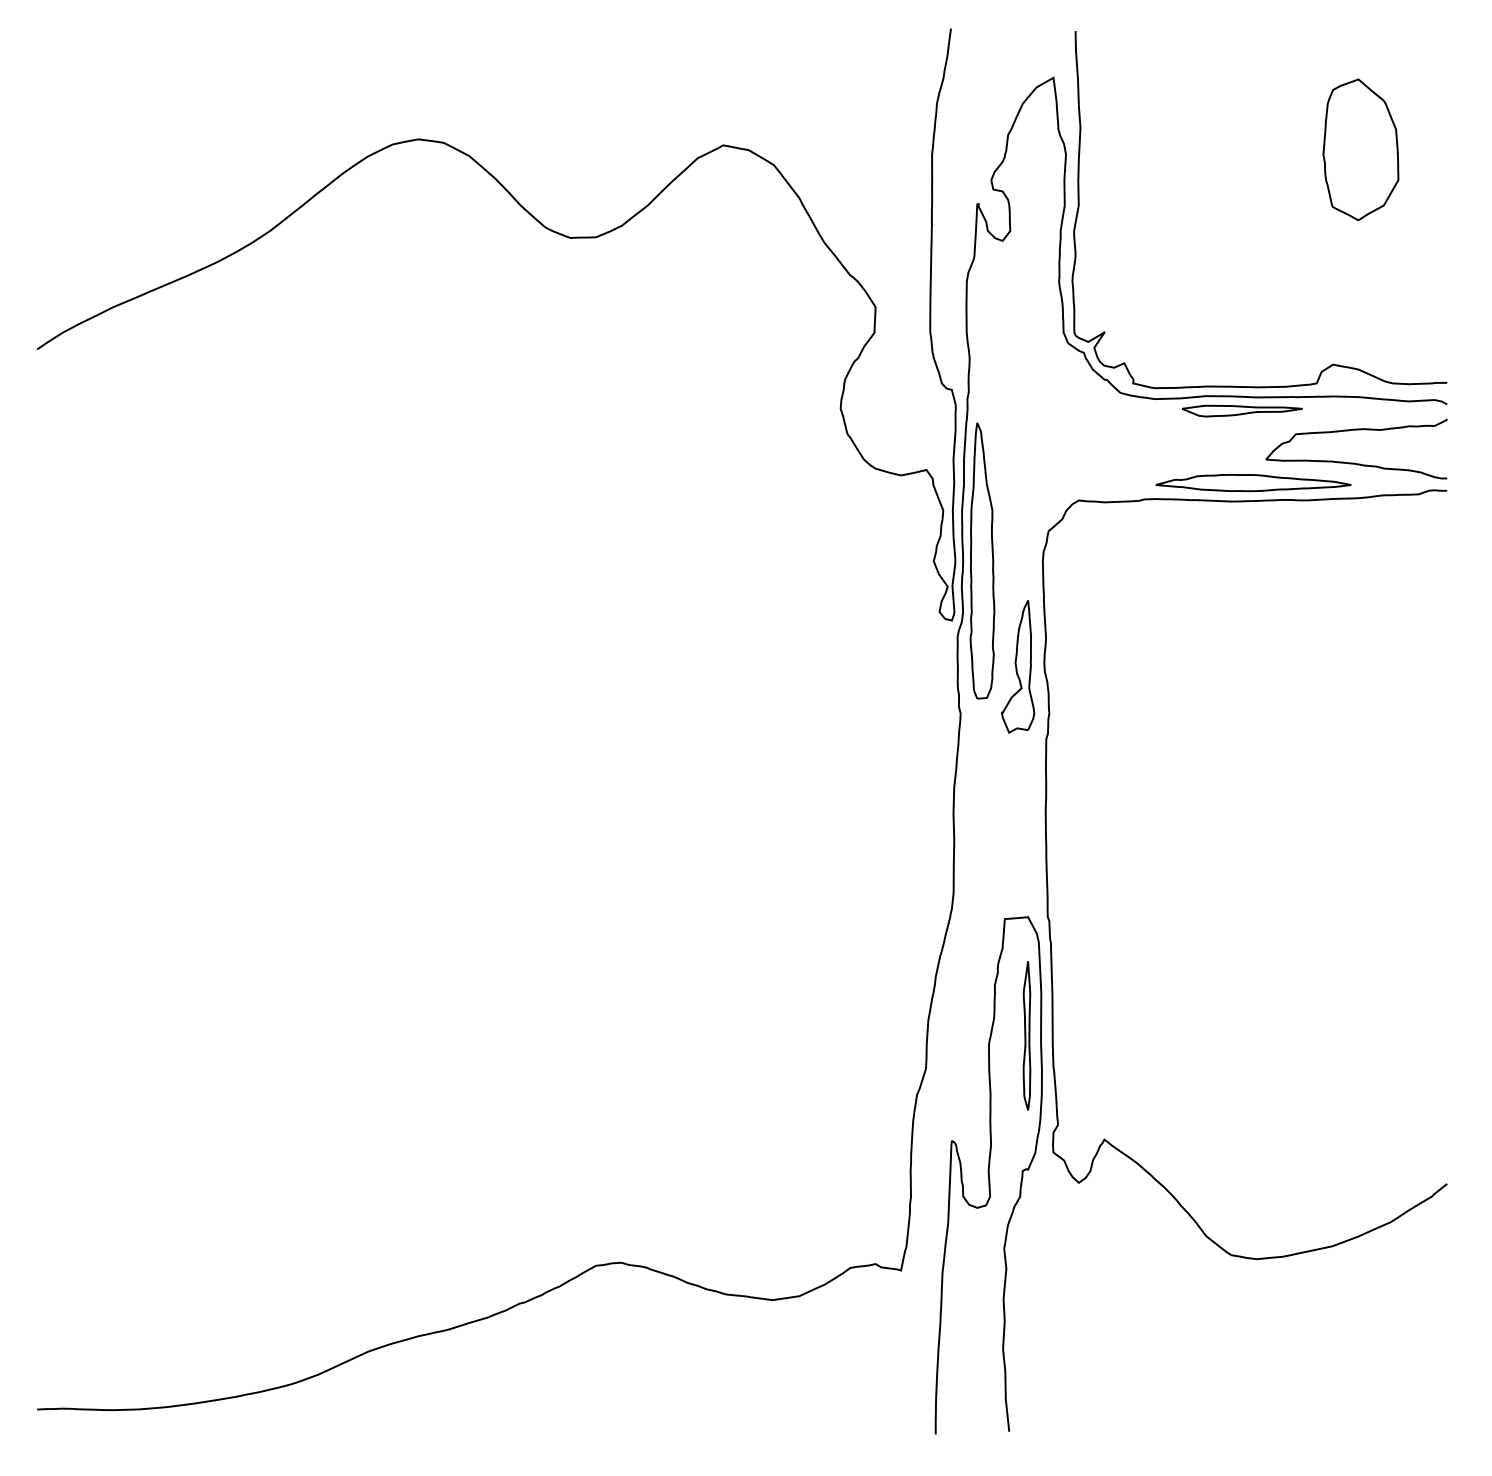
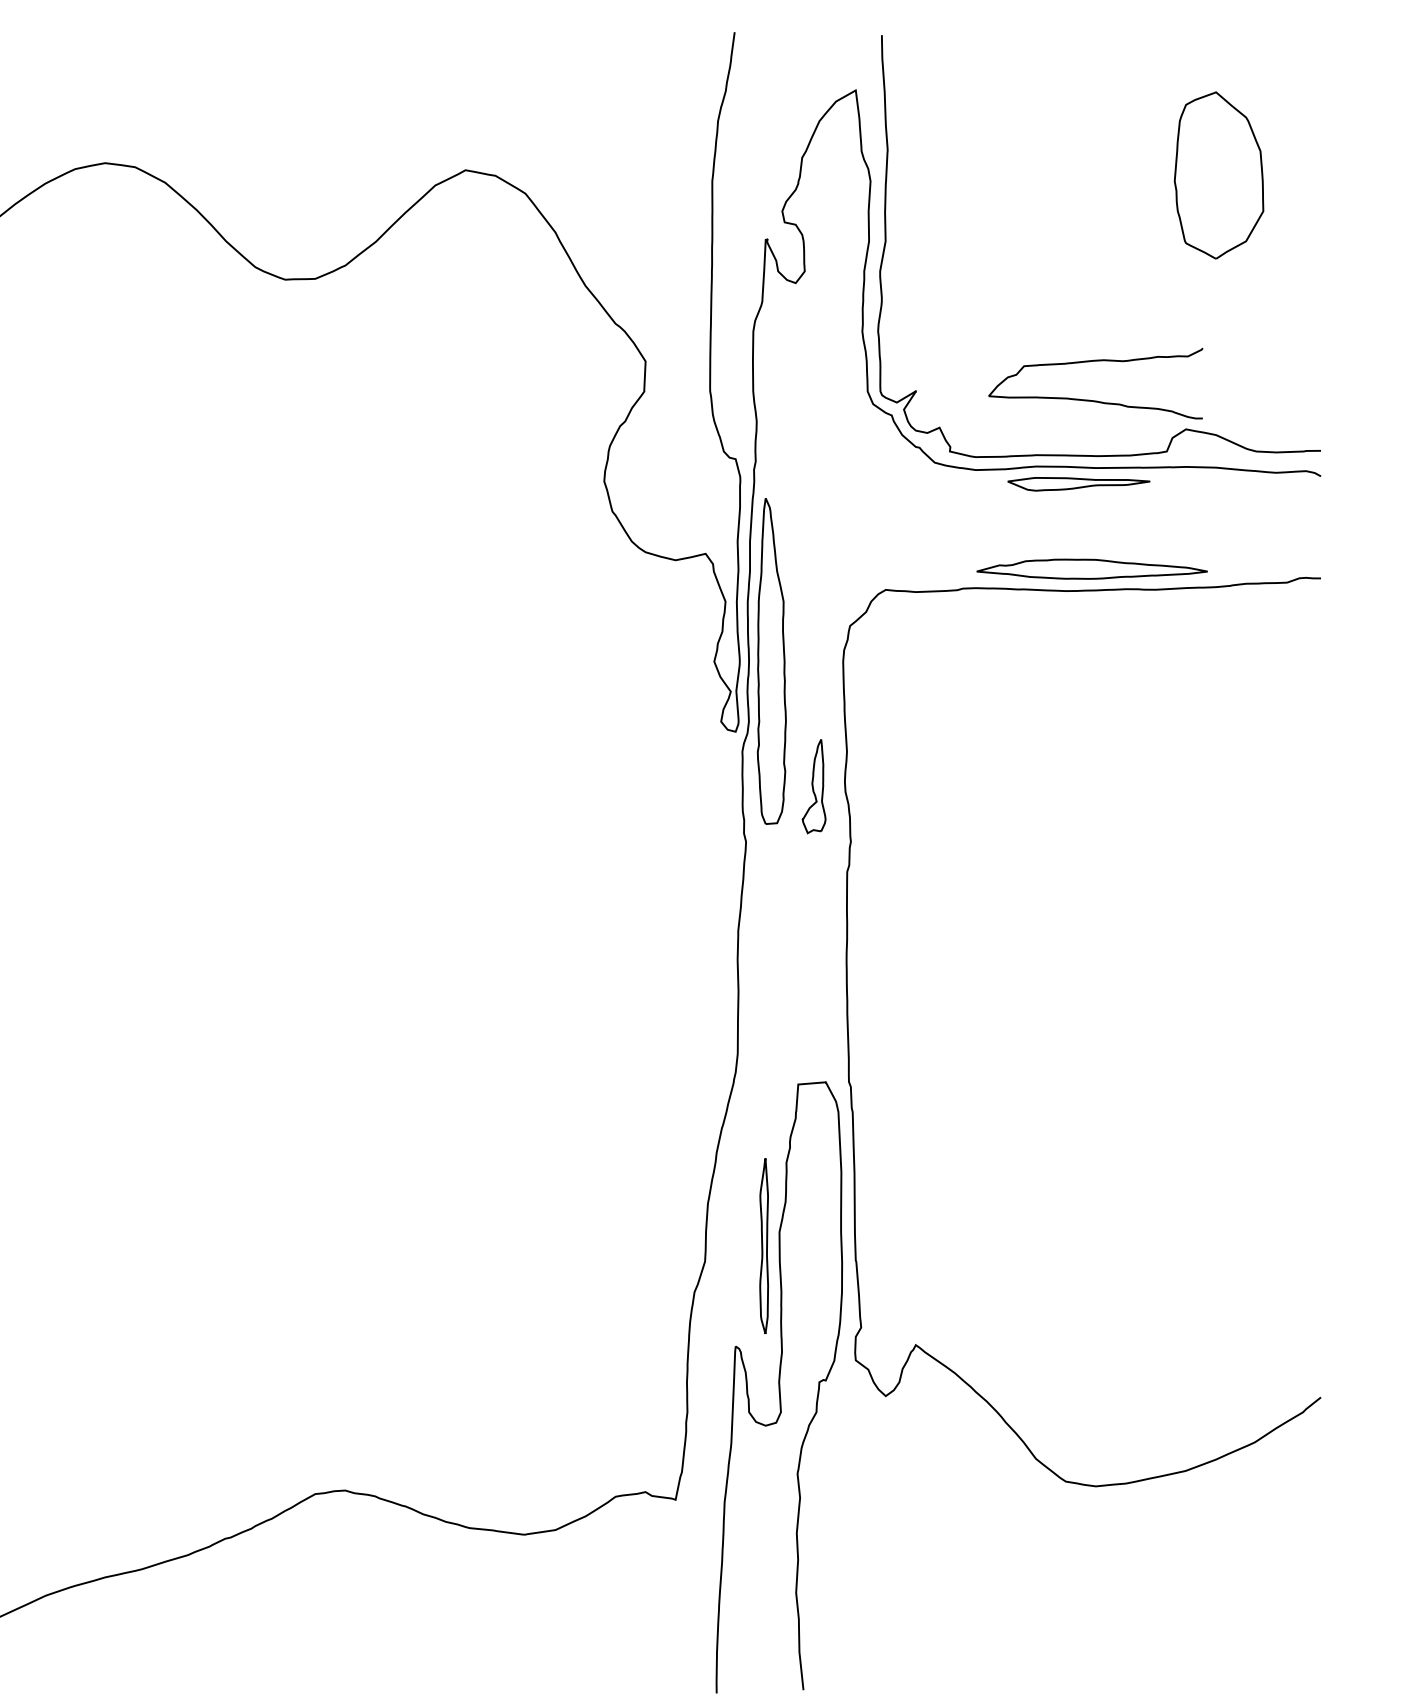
curve: (1354, 462) -> (1093, 399), moved
part: (1018, 666) -> (814, 786), size x0.6
part: (1026, 1035) -> (763, 1245), moved

